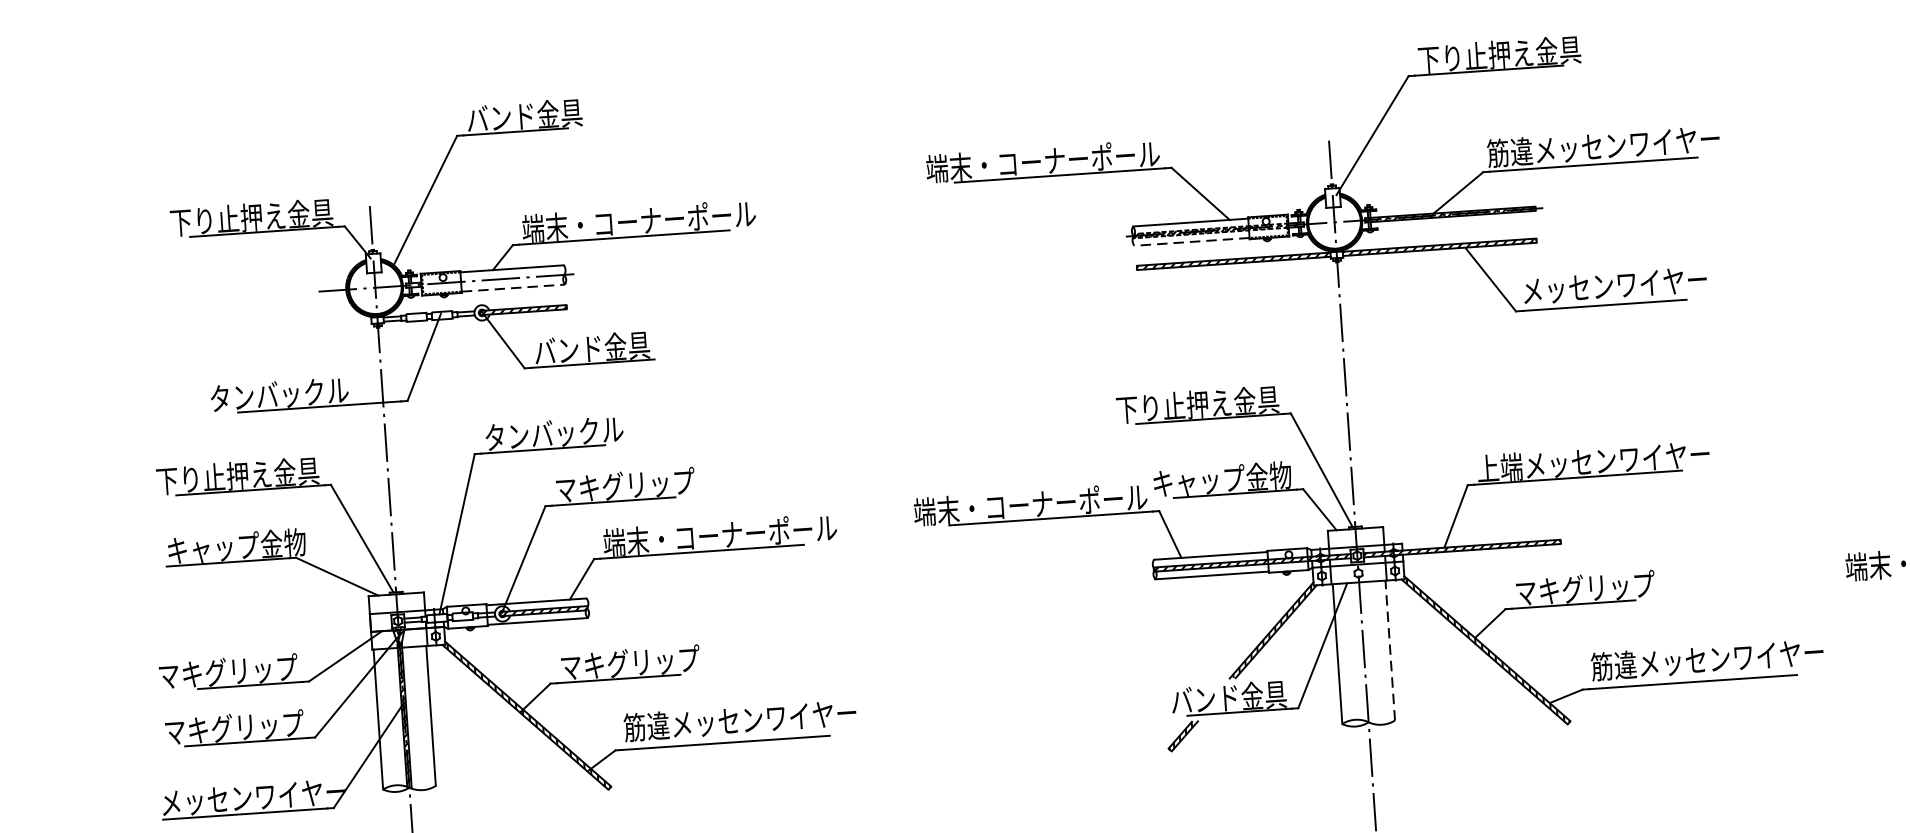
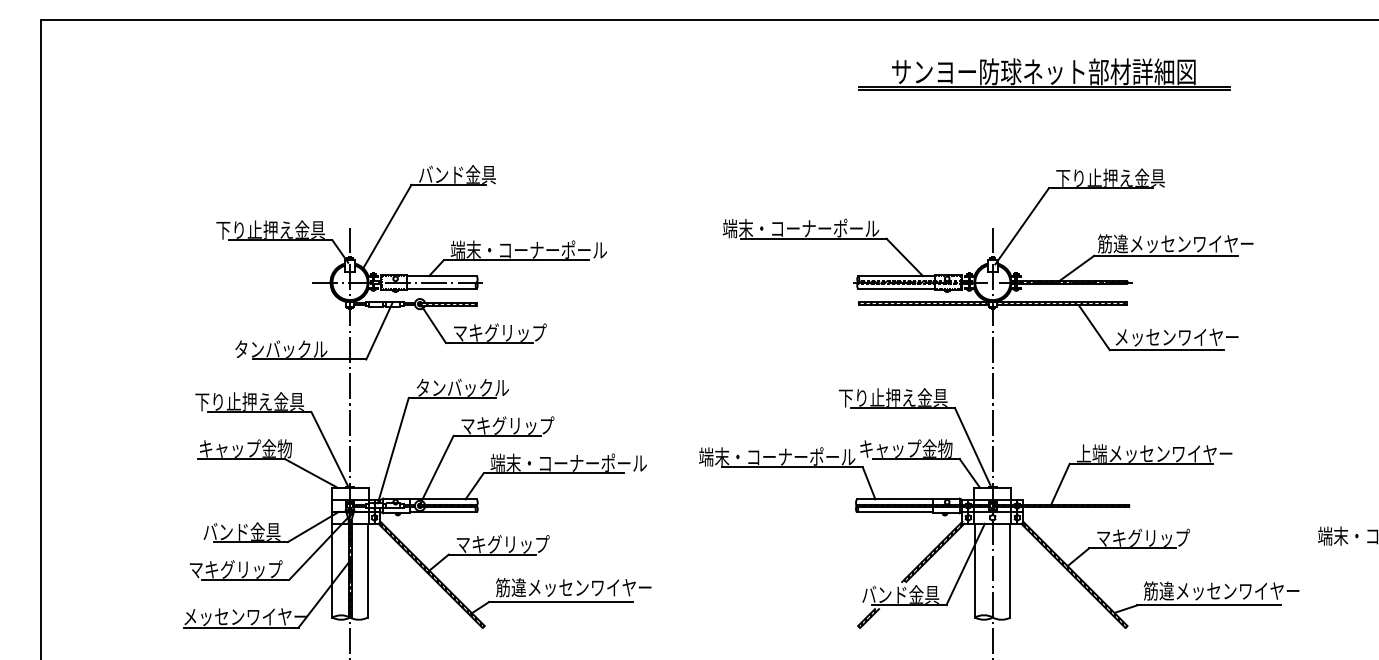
line: (1191, 242) -> (896, 289), dashed -> solid
line: (514, 288) -> (442, 289), dashed -> solid
text: (603, 347) -> (499, 332), バンド金具 -> マキグリップ
line: (1390, 650) -> (1010, 570), dashed -> solid
text: (228, 671) -> (234, 531), マキグリップ -> バンド金具

